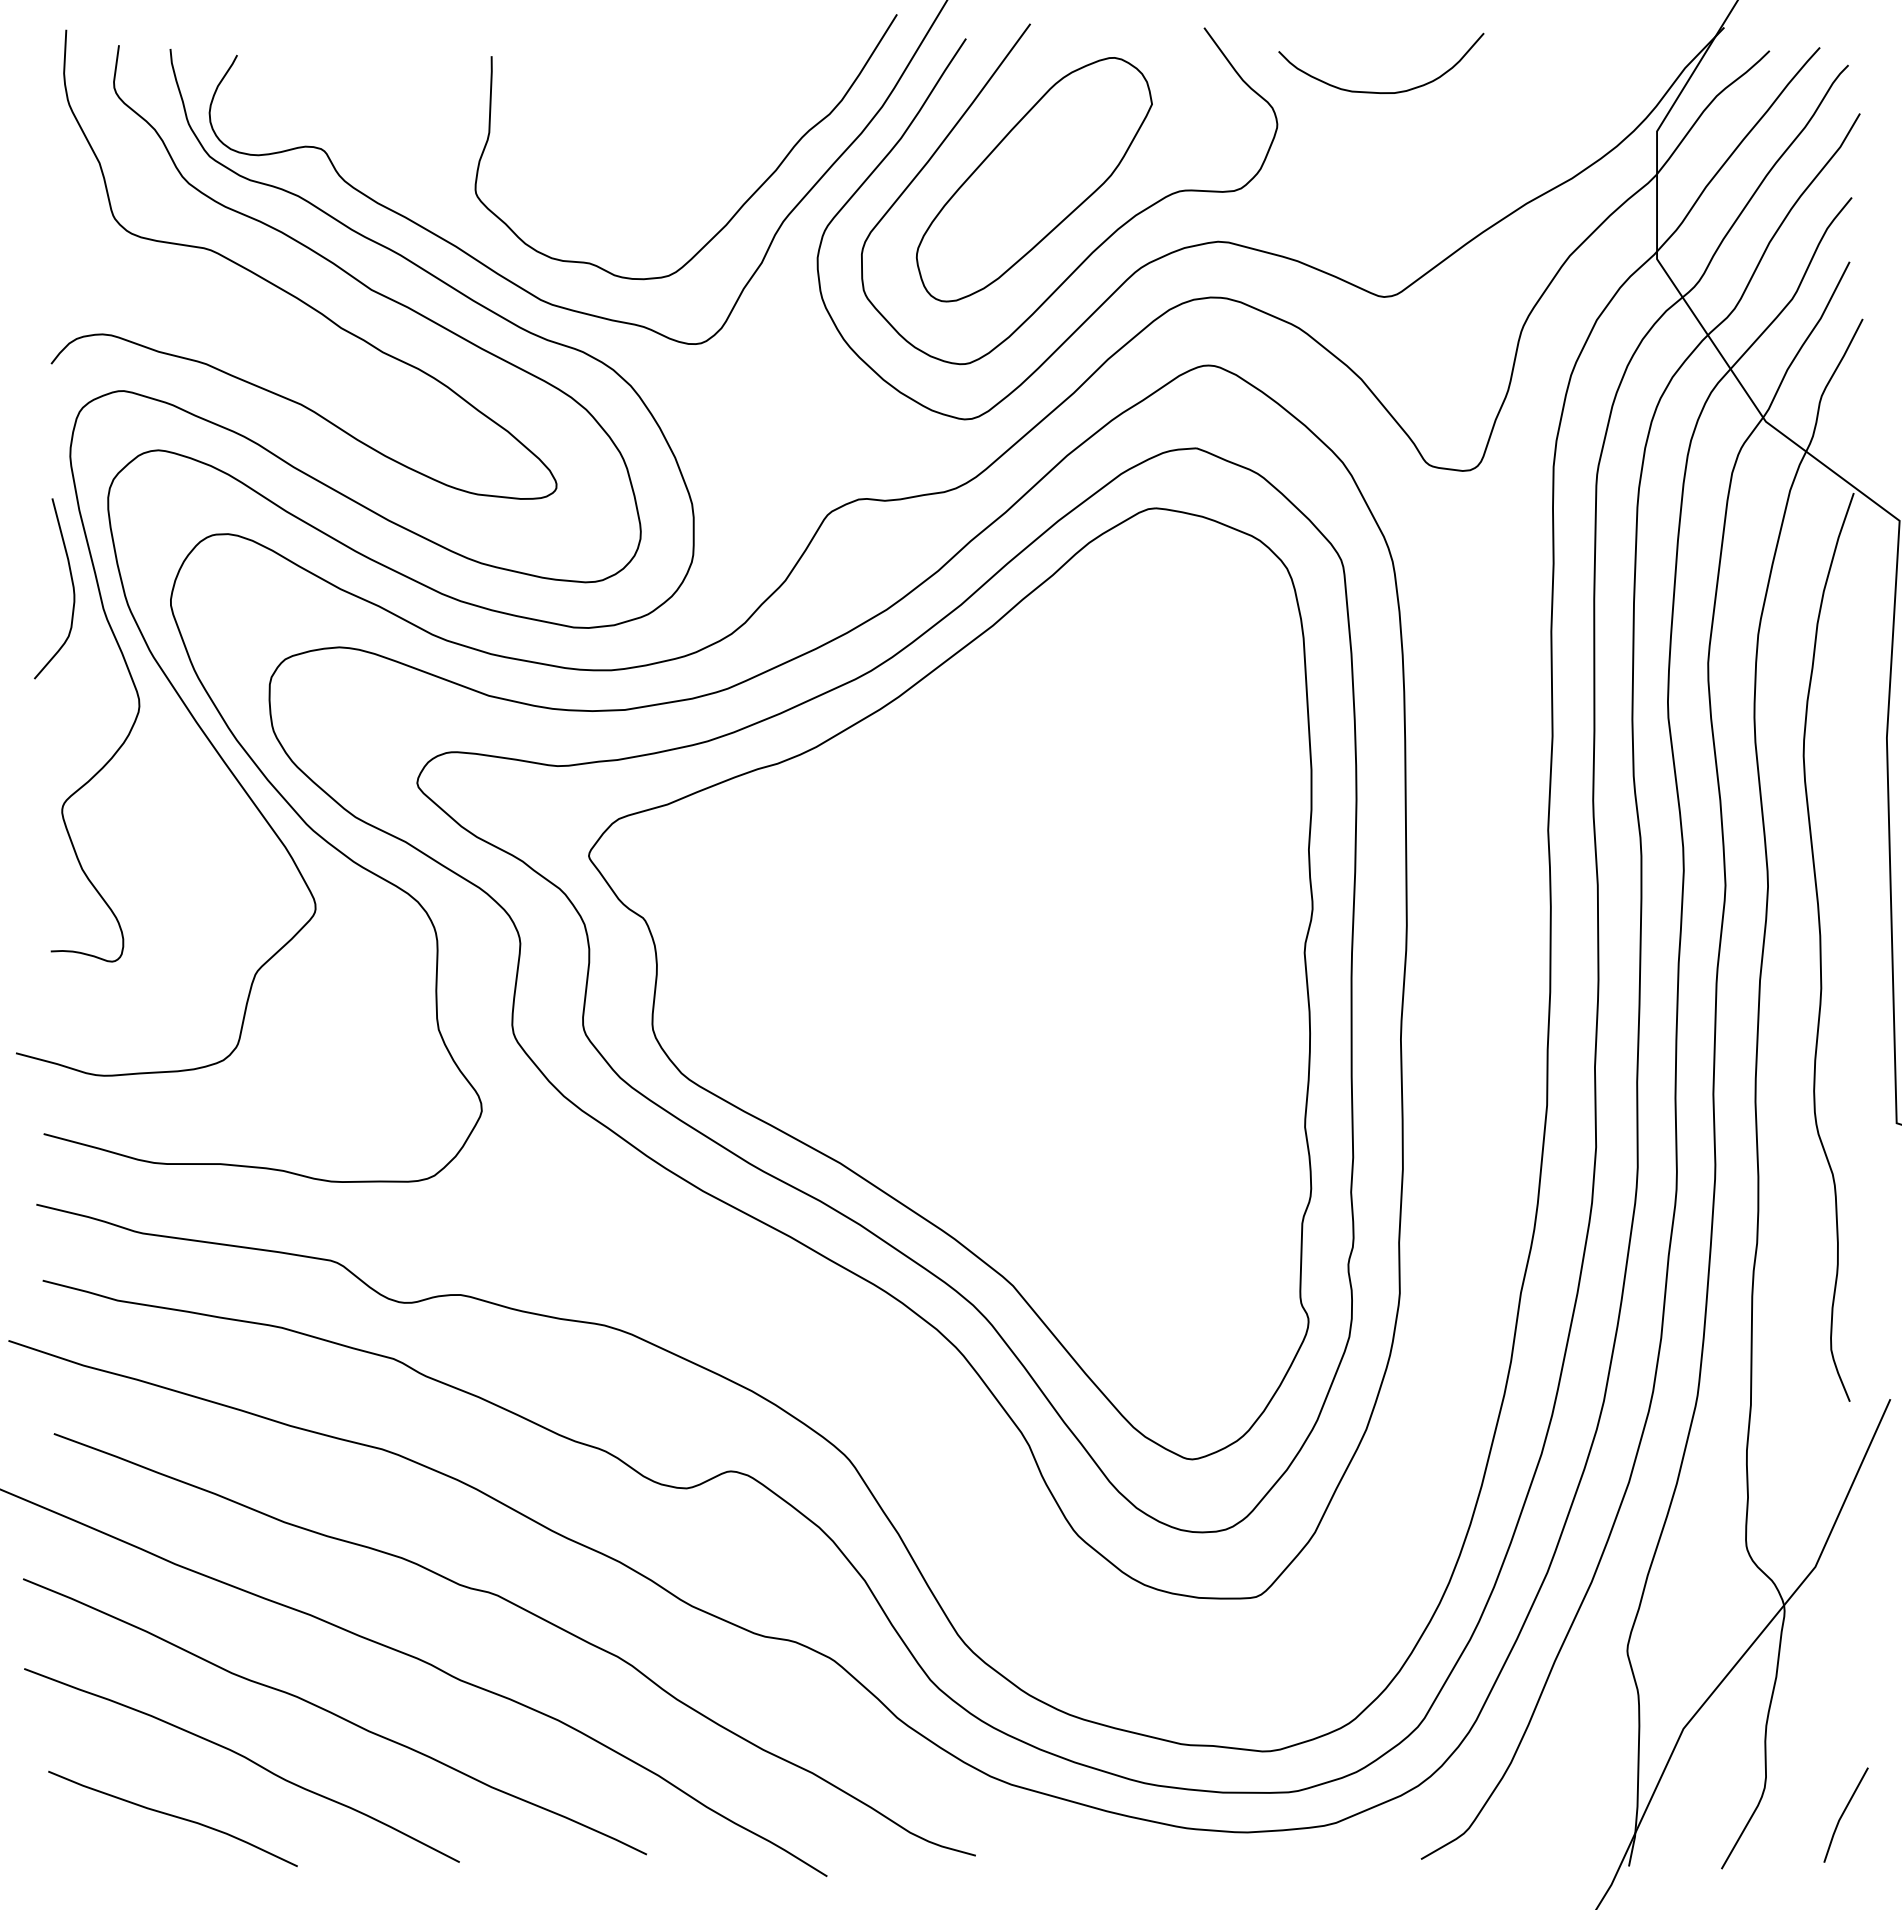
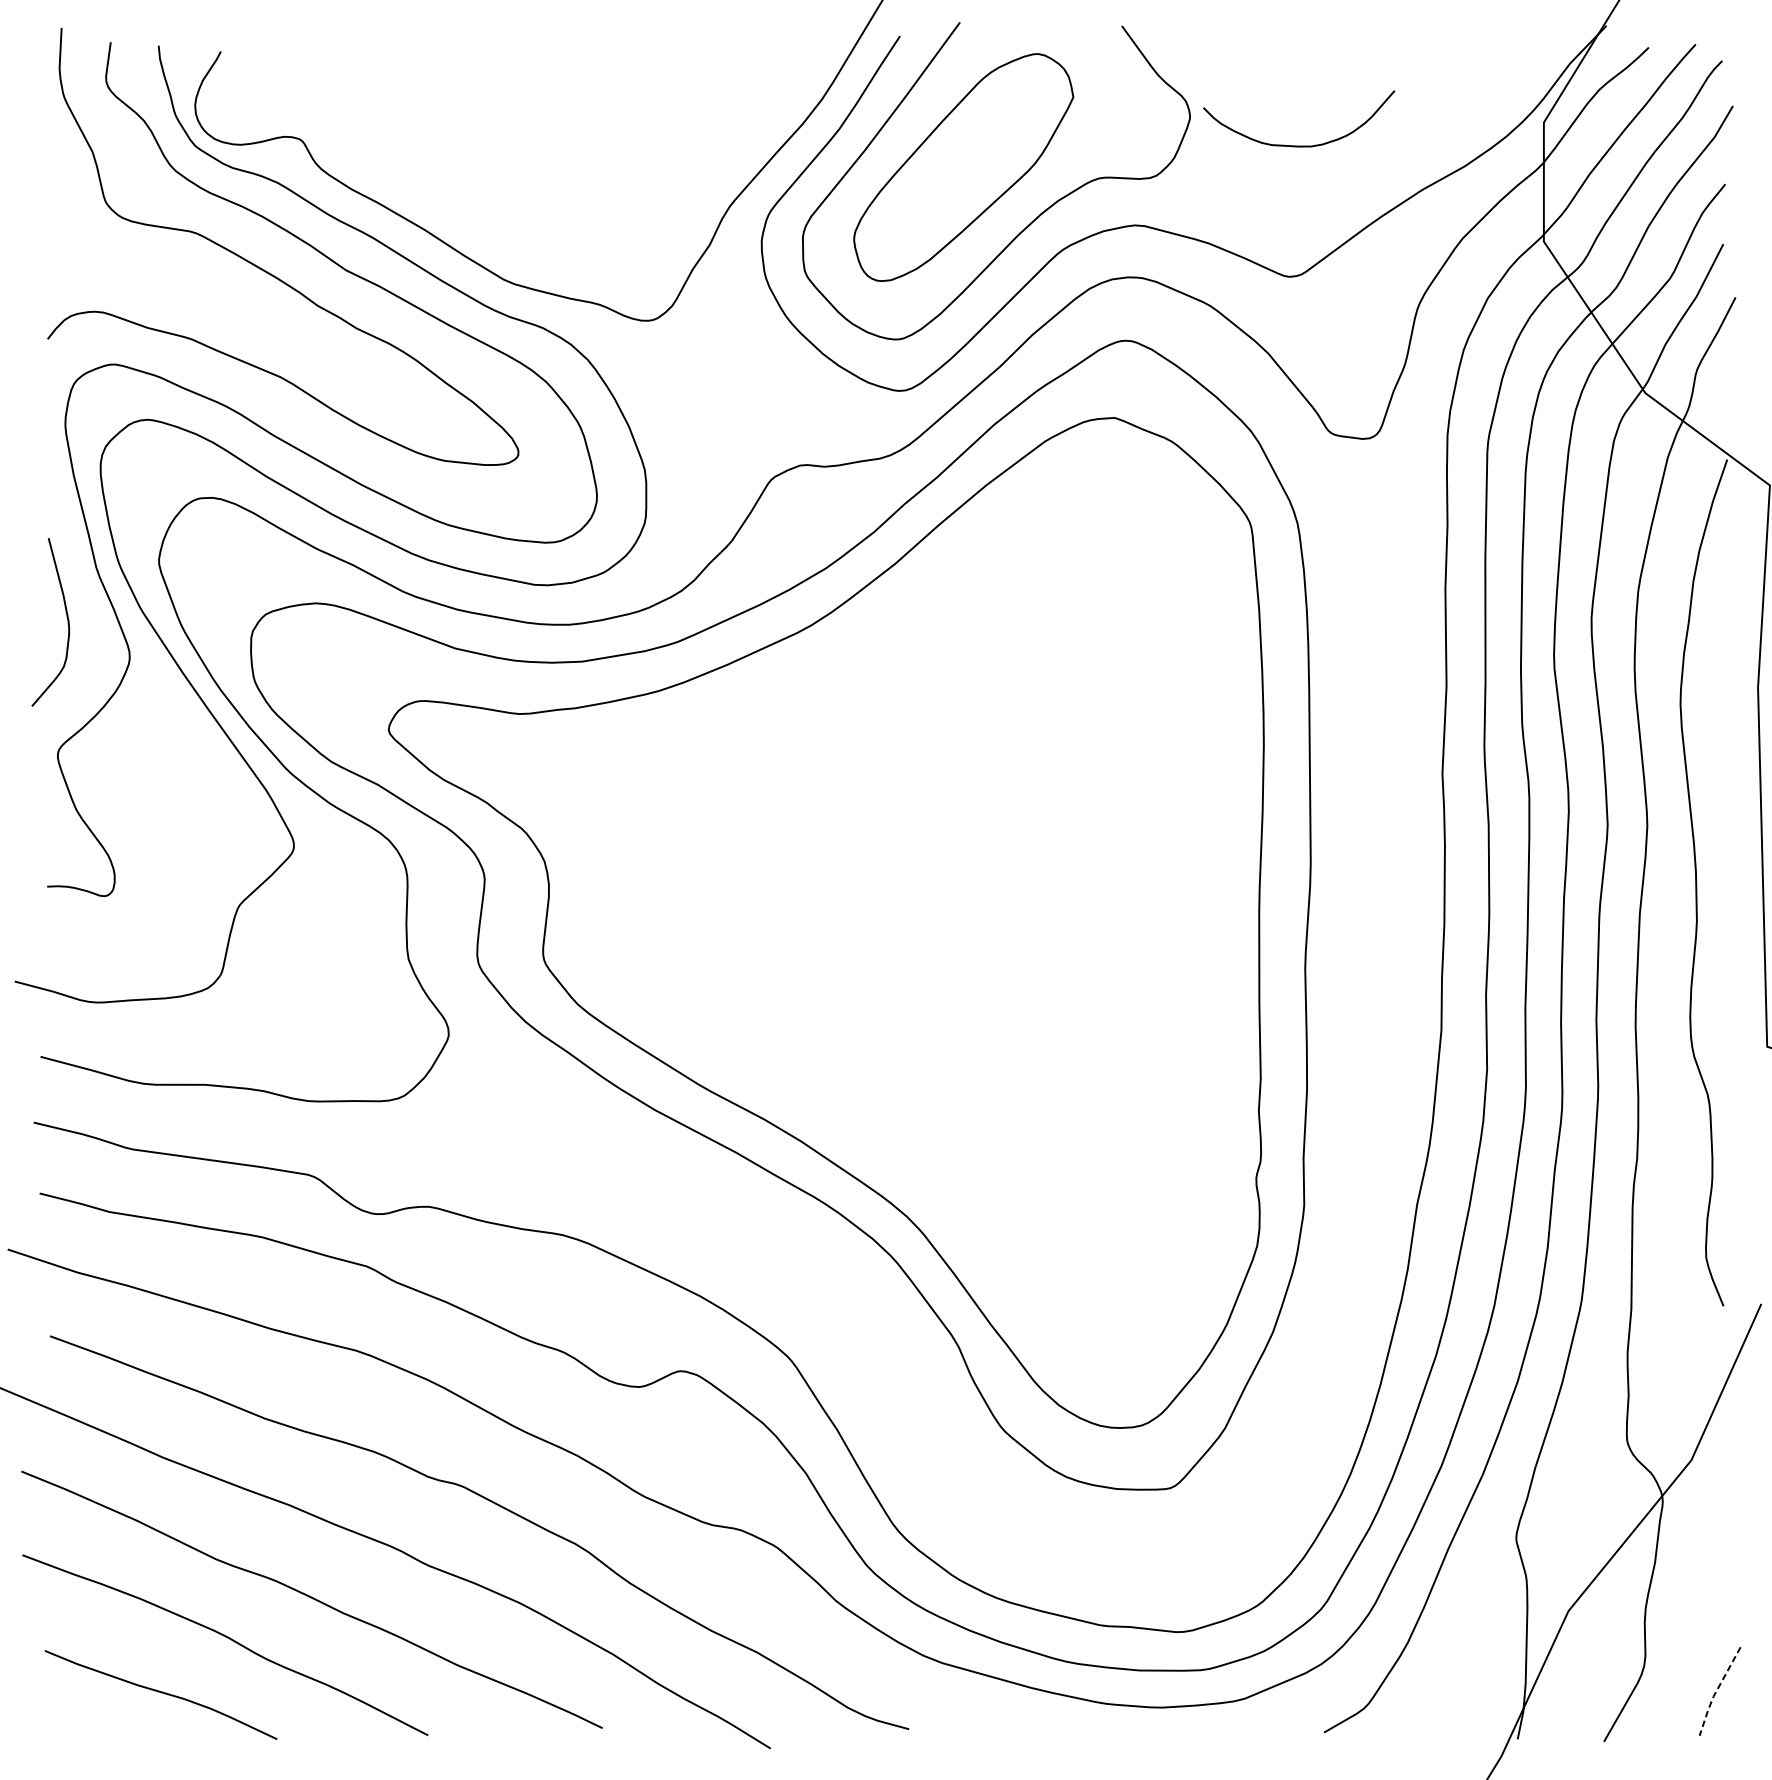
curve: (1374, 91) -> (1292, 145), moved
curve: (742, 204) -> (691, 190), removed
curve: (72, 588) -> (67, 622), moved
part: (950, 983) -> (885, 916), removed
line: (1842, 1815) -> (1716, 1691), solid -> dashed

